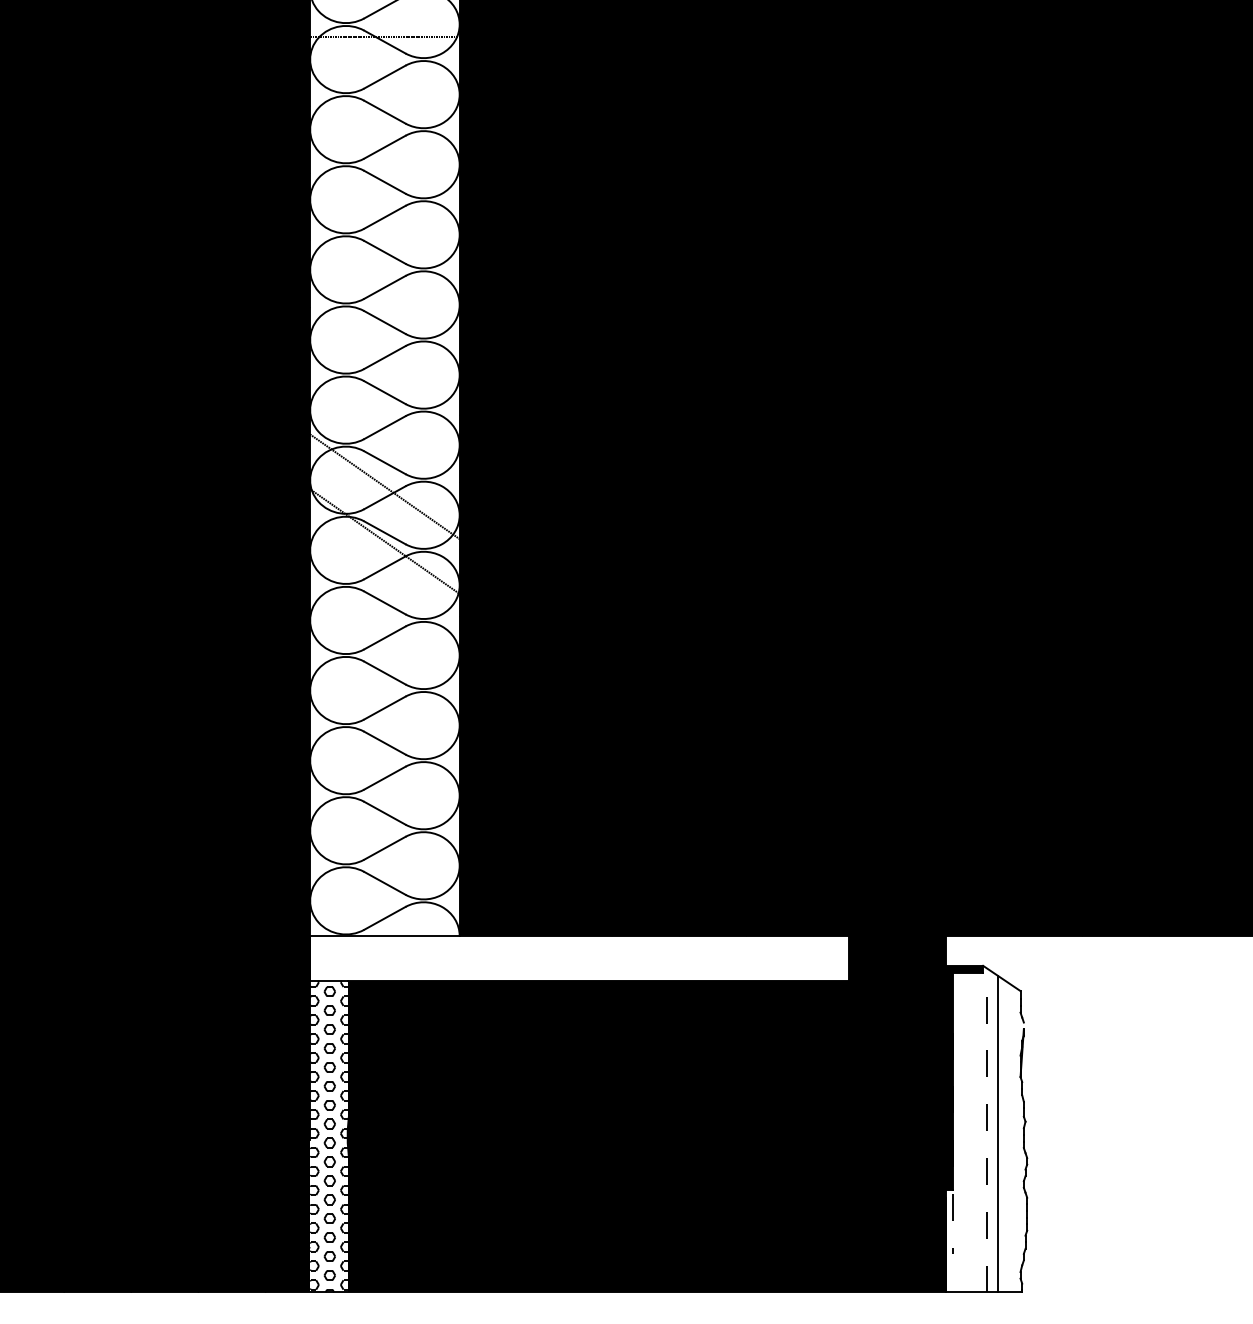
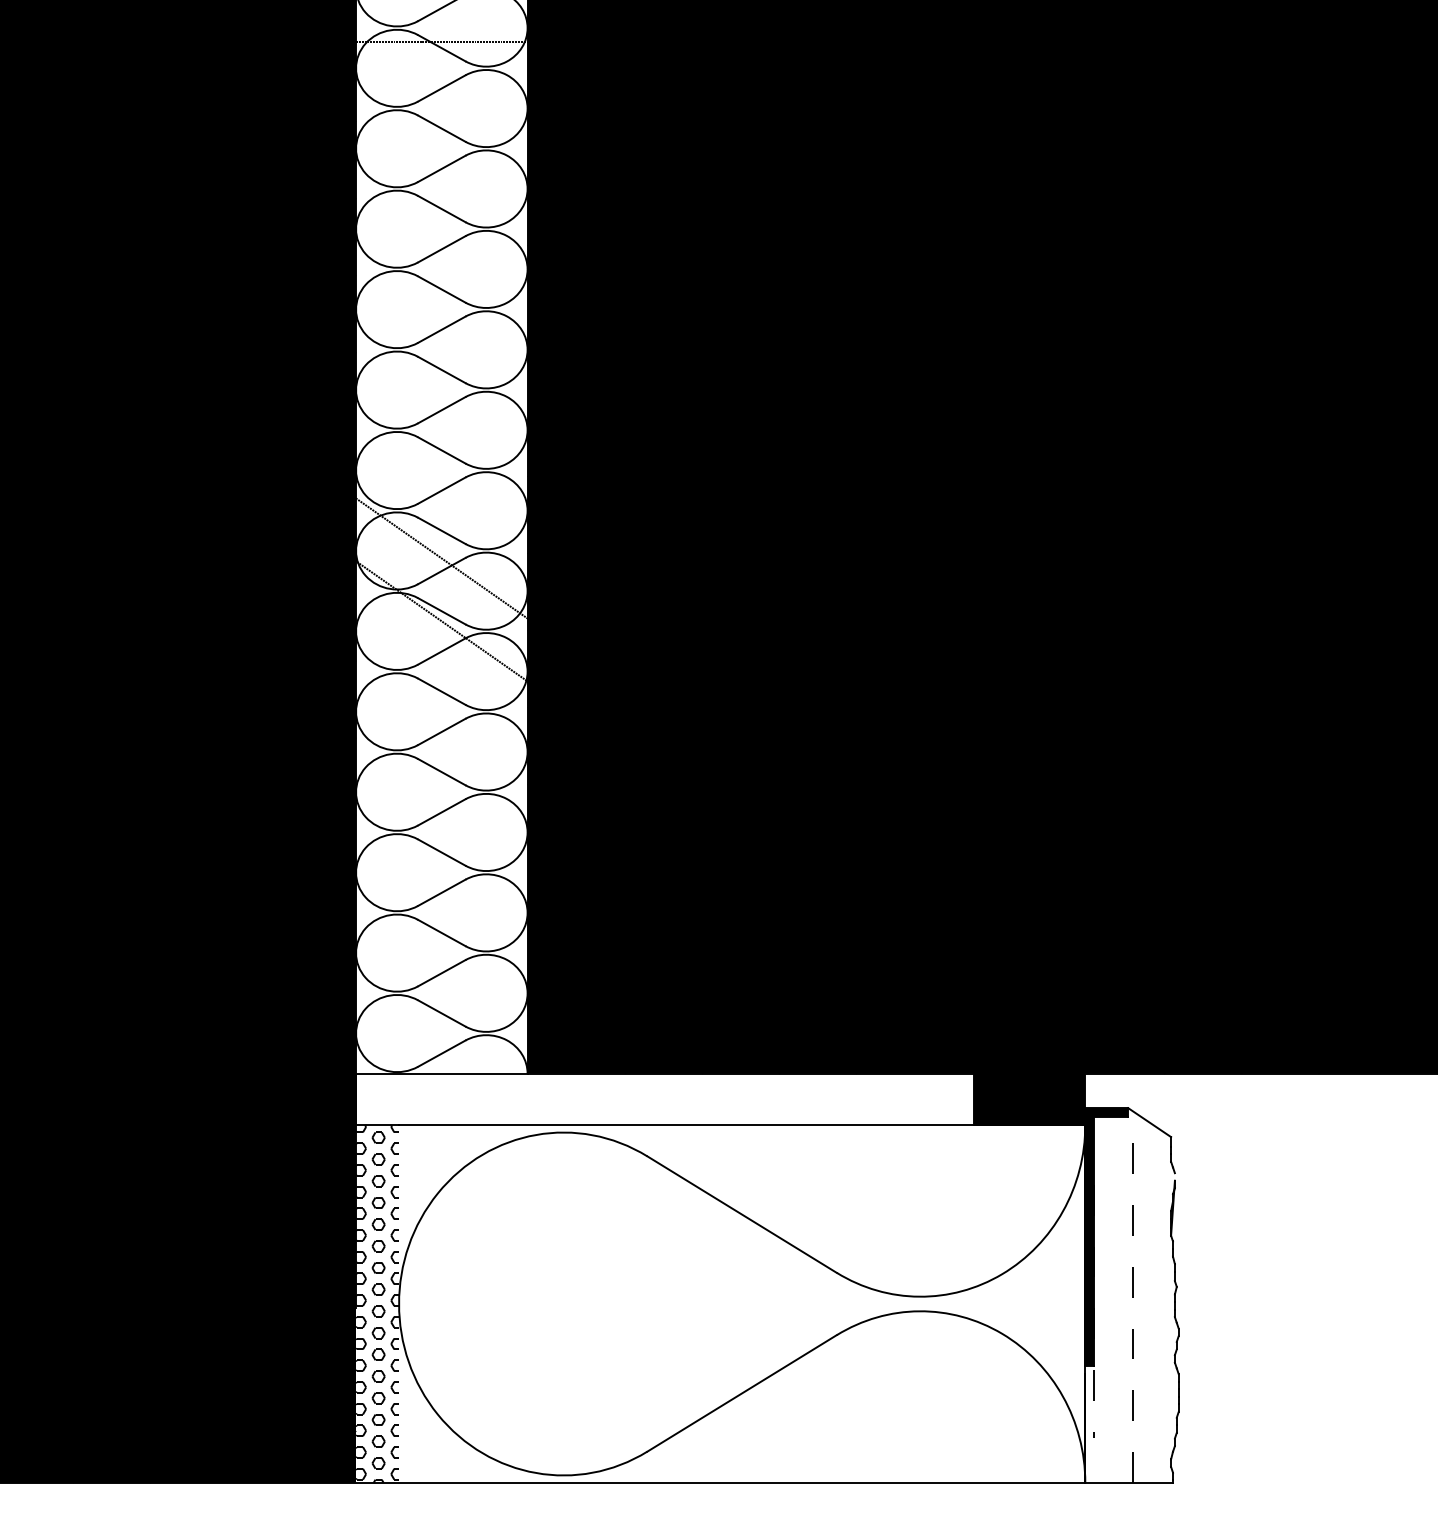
line: (998, 1133) -> (1145, 1300), removed
fill: (646, 1136) -> (741, 1303), removed

